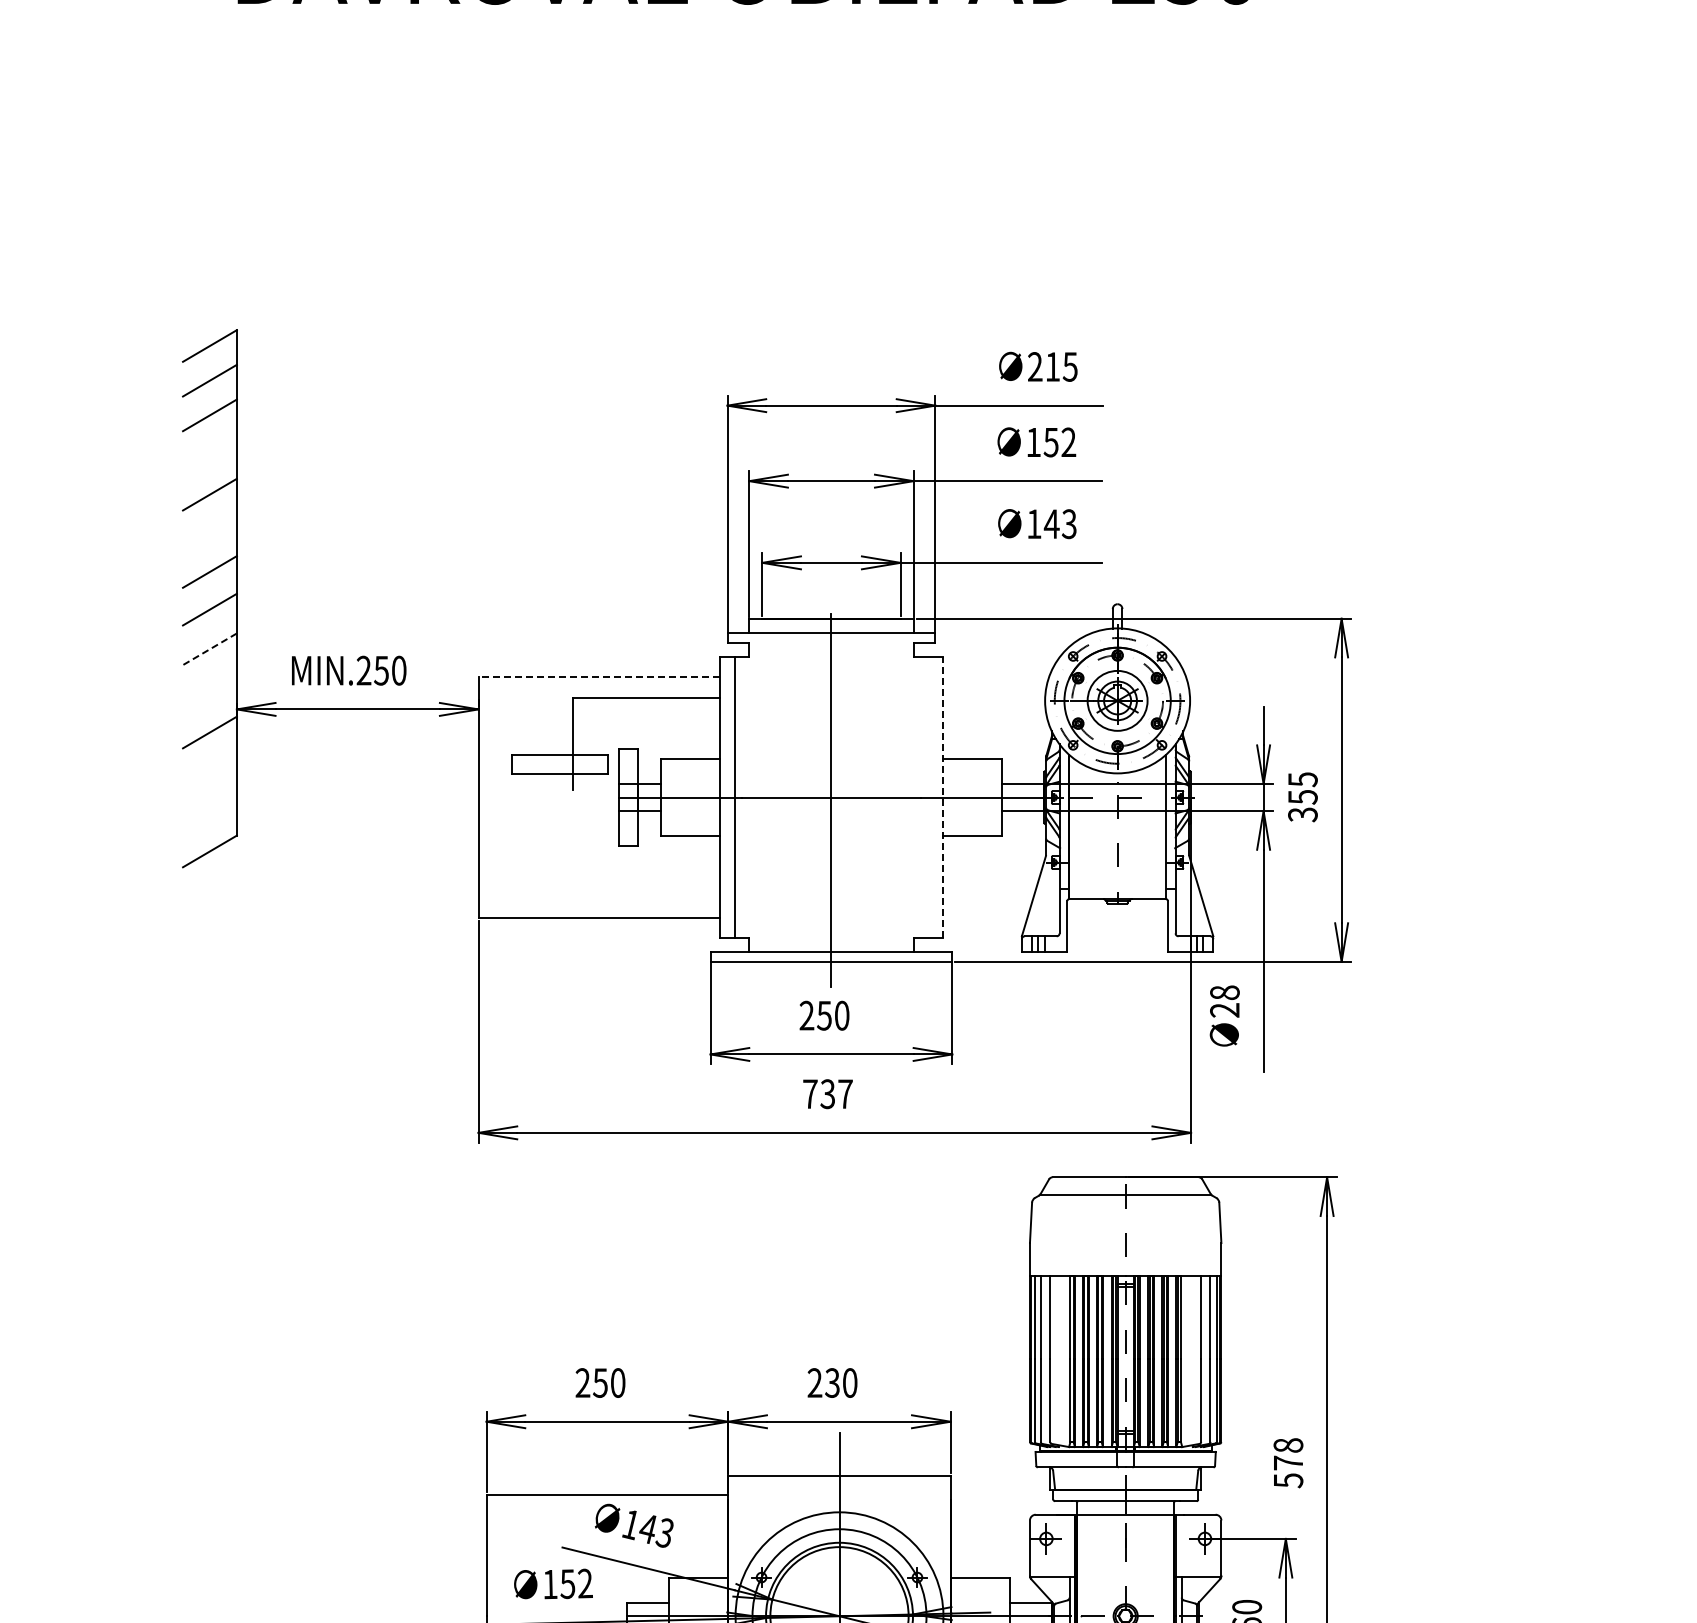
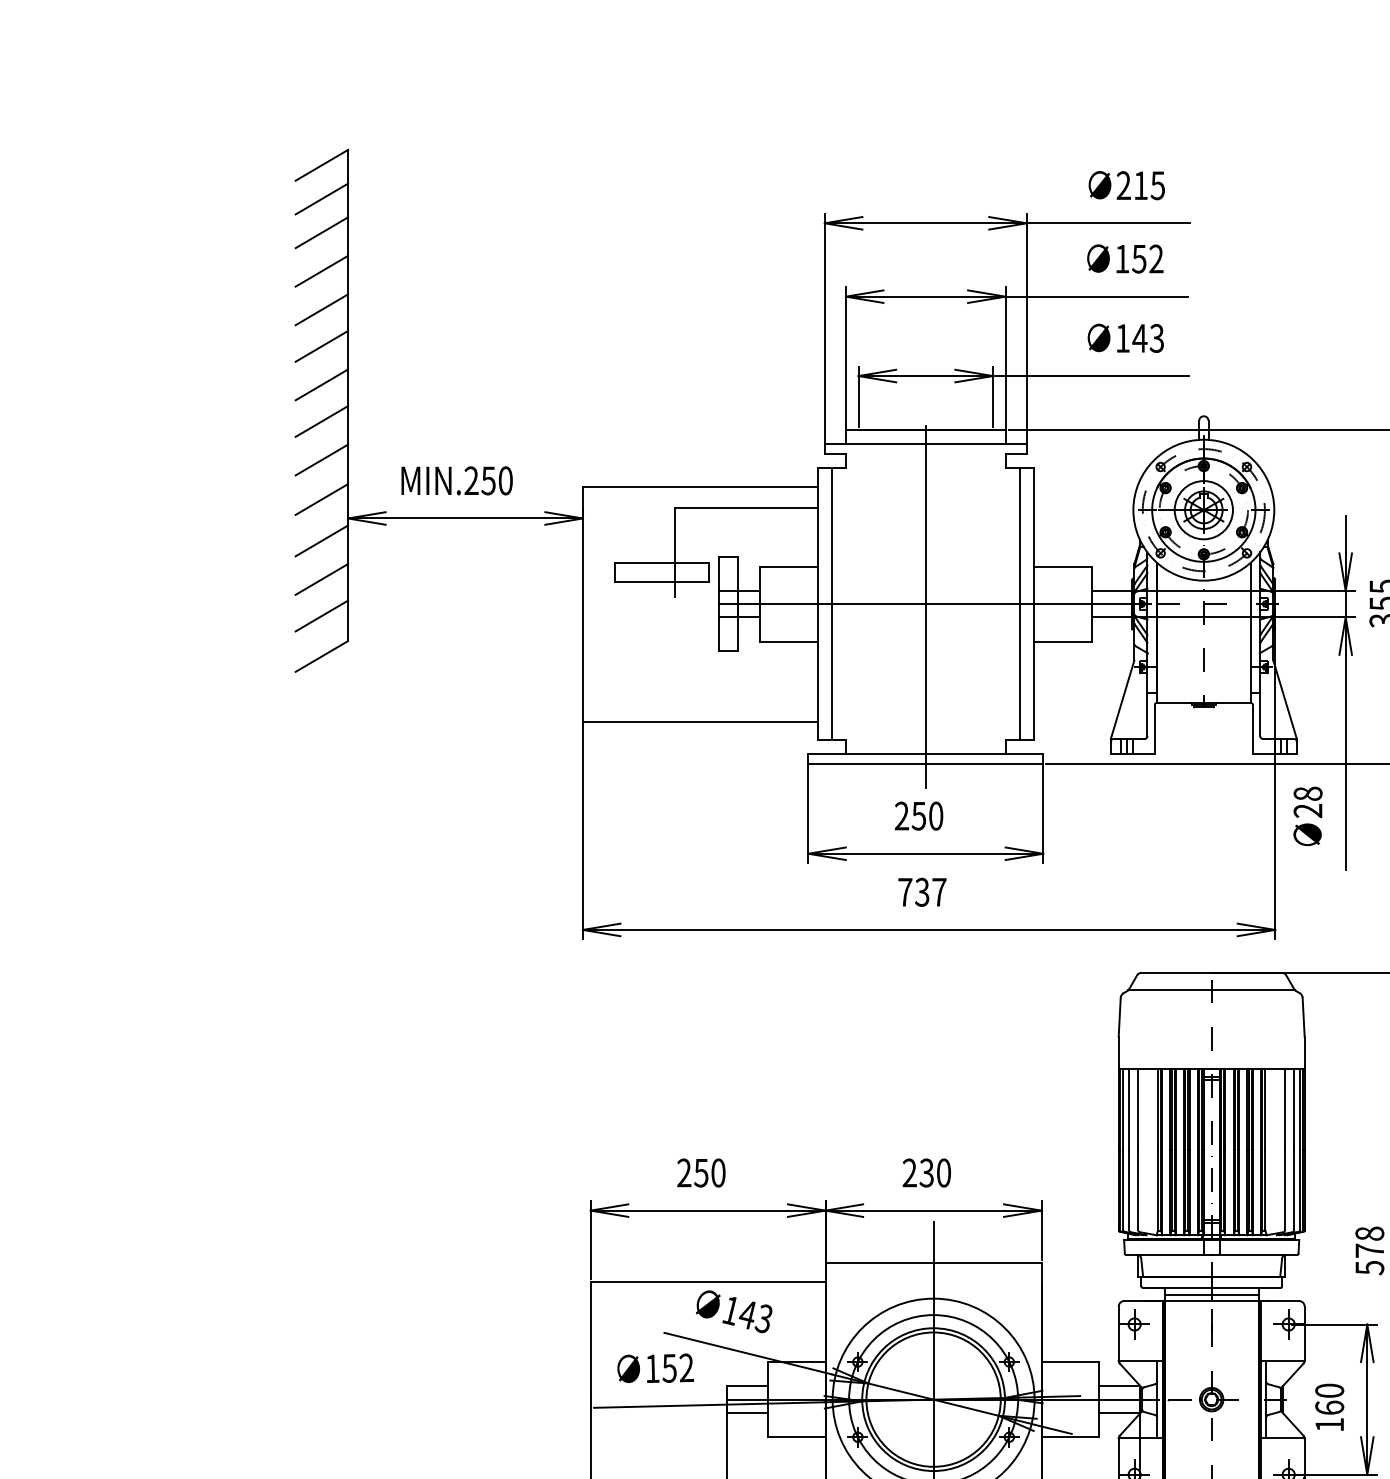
line: (209, 454) -> (321, 270), added
line: (209, 532) -> (321, 346), added
line: (209, 649) -> (321, 460), dashed -> solid
line: (599, 676) -> (700, 486), dashed -> solid
line: (209, 689) -> (321, 499), added
line: (209, 772) -> (321, 579), added
line: (928, 797) -> (1020, 604), added
line: (942, 797) -> (1033, 604), dashed -> solid
line: (209, 809) -> (321, 615), added
line: (1125, 1508) -> (1211, 1294), added

